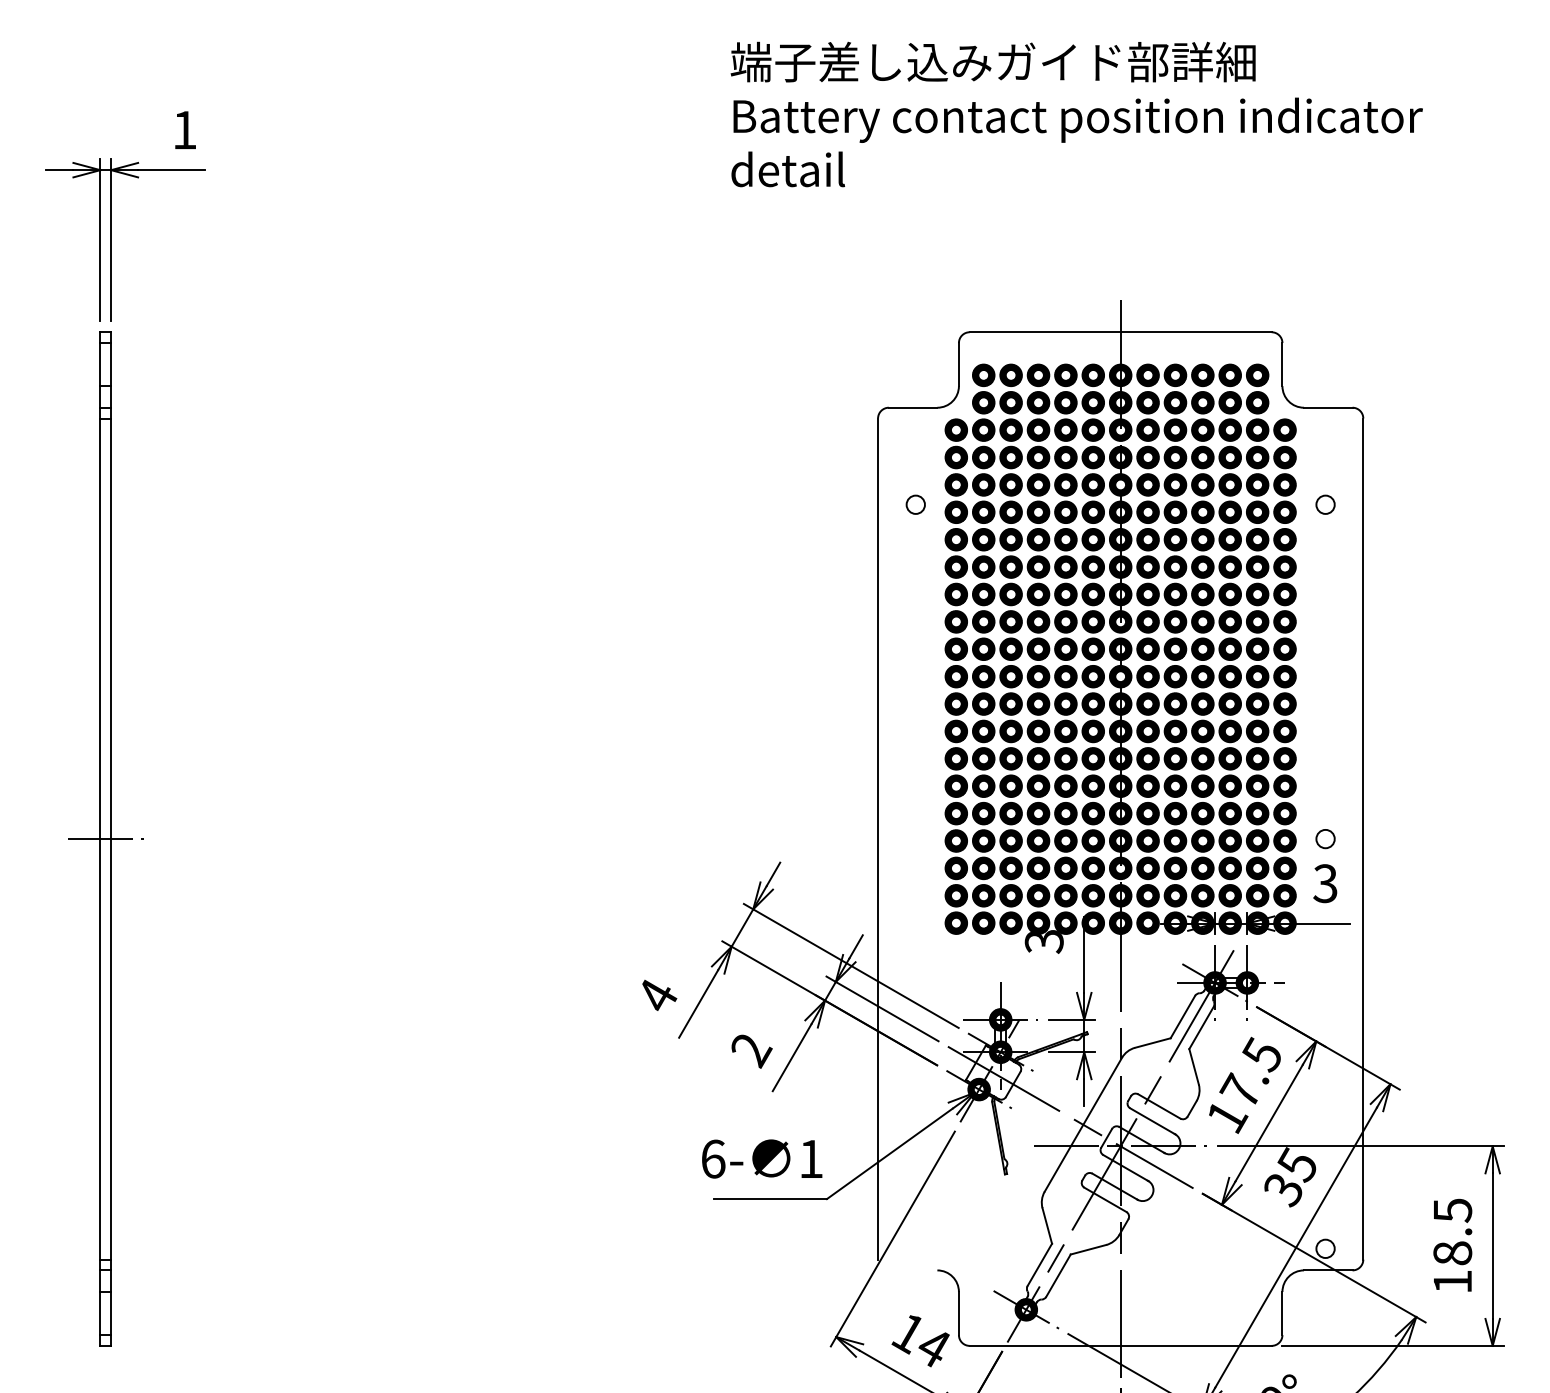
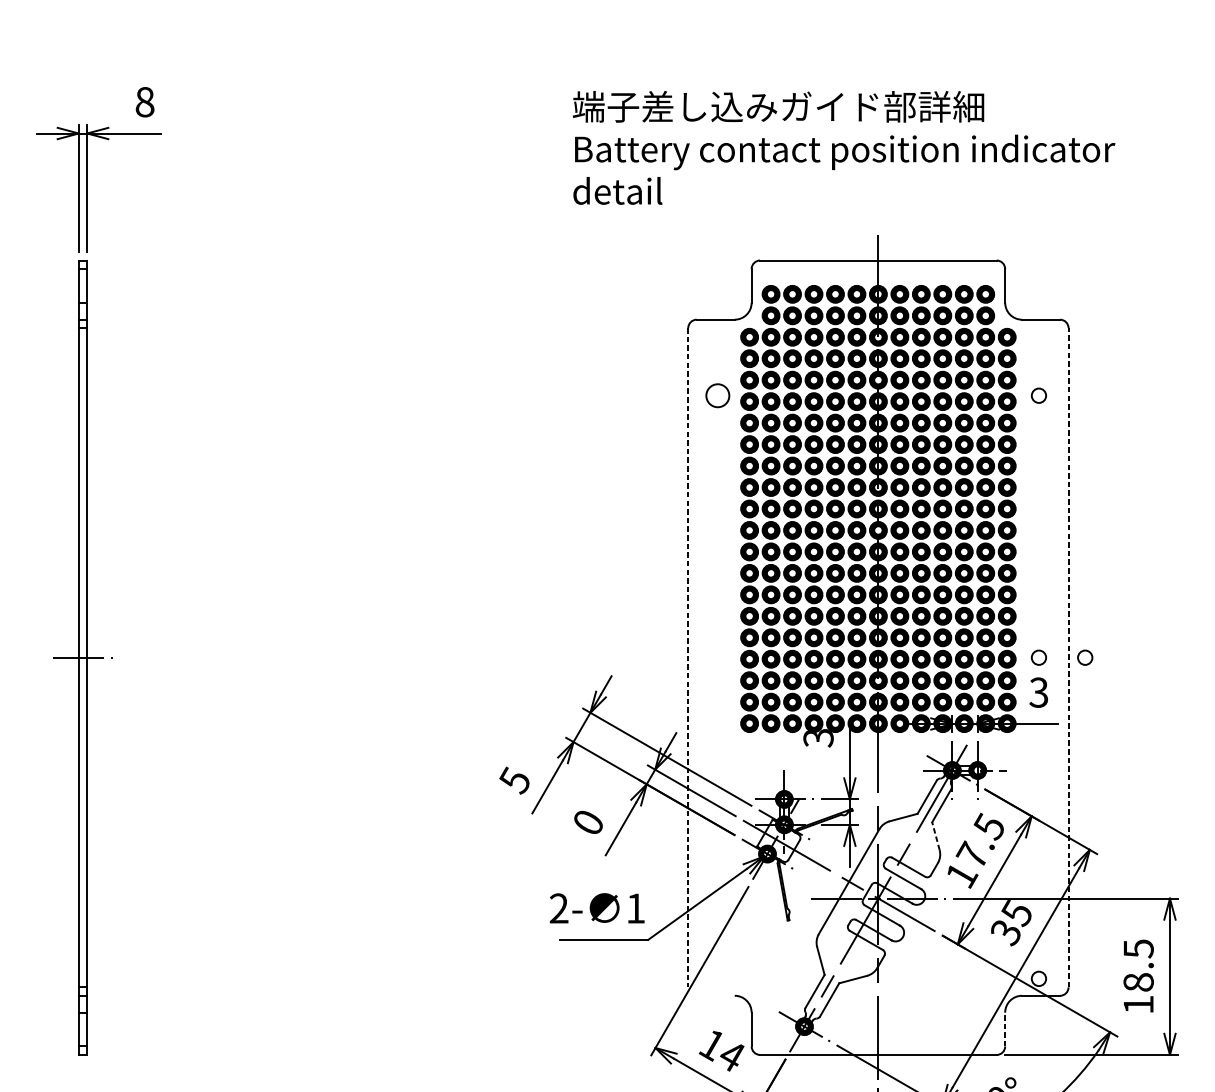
text: (1076, 114) -> (843, 147), moved
text: (184, 129) -> (144, 101), 1 -> 8
circle: (915, 504) -> (717, 395), size x1.6
line: (878, 839) -> (688, 658), solid -> dashed
line: (1363, 839) -> (1068, 658), solid -> dashed
circle: (1384, 839) -> (1085, 658), added
text: (656, 995) -> (514, 780), 4 -> 5
text: (751, 1051) -> (589, 824), 2 -> 0
line: (1193, 1066) -> (935, 835), solid -> dashed
text: (713, 1158) -> (559, 908), 6- -> 2-
line: (1282, 1313) -> (1005, 1029), solid -> dashed

